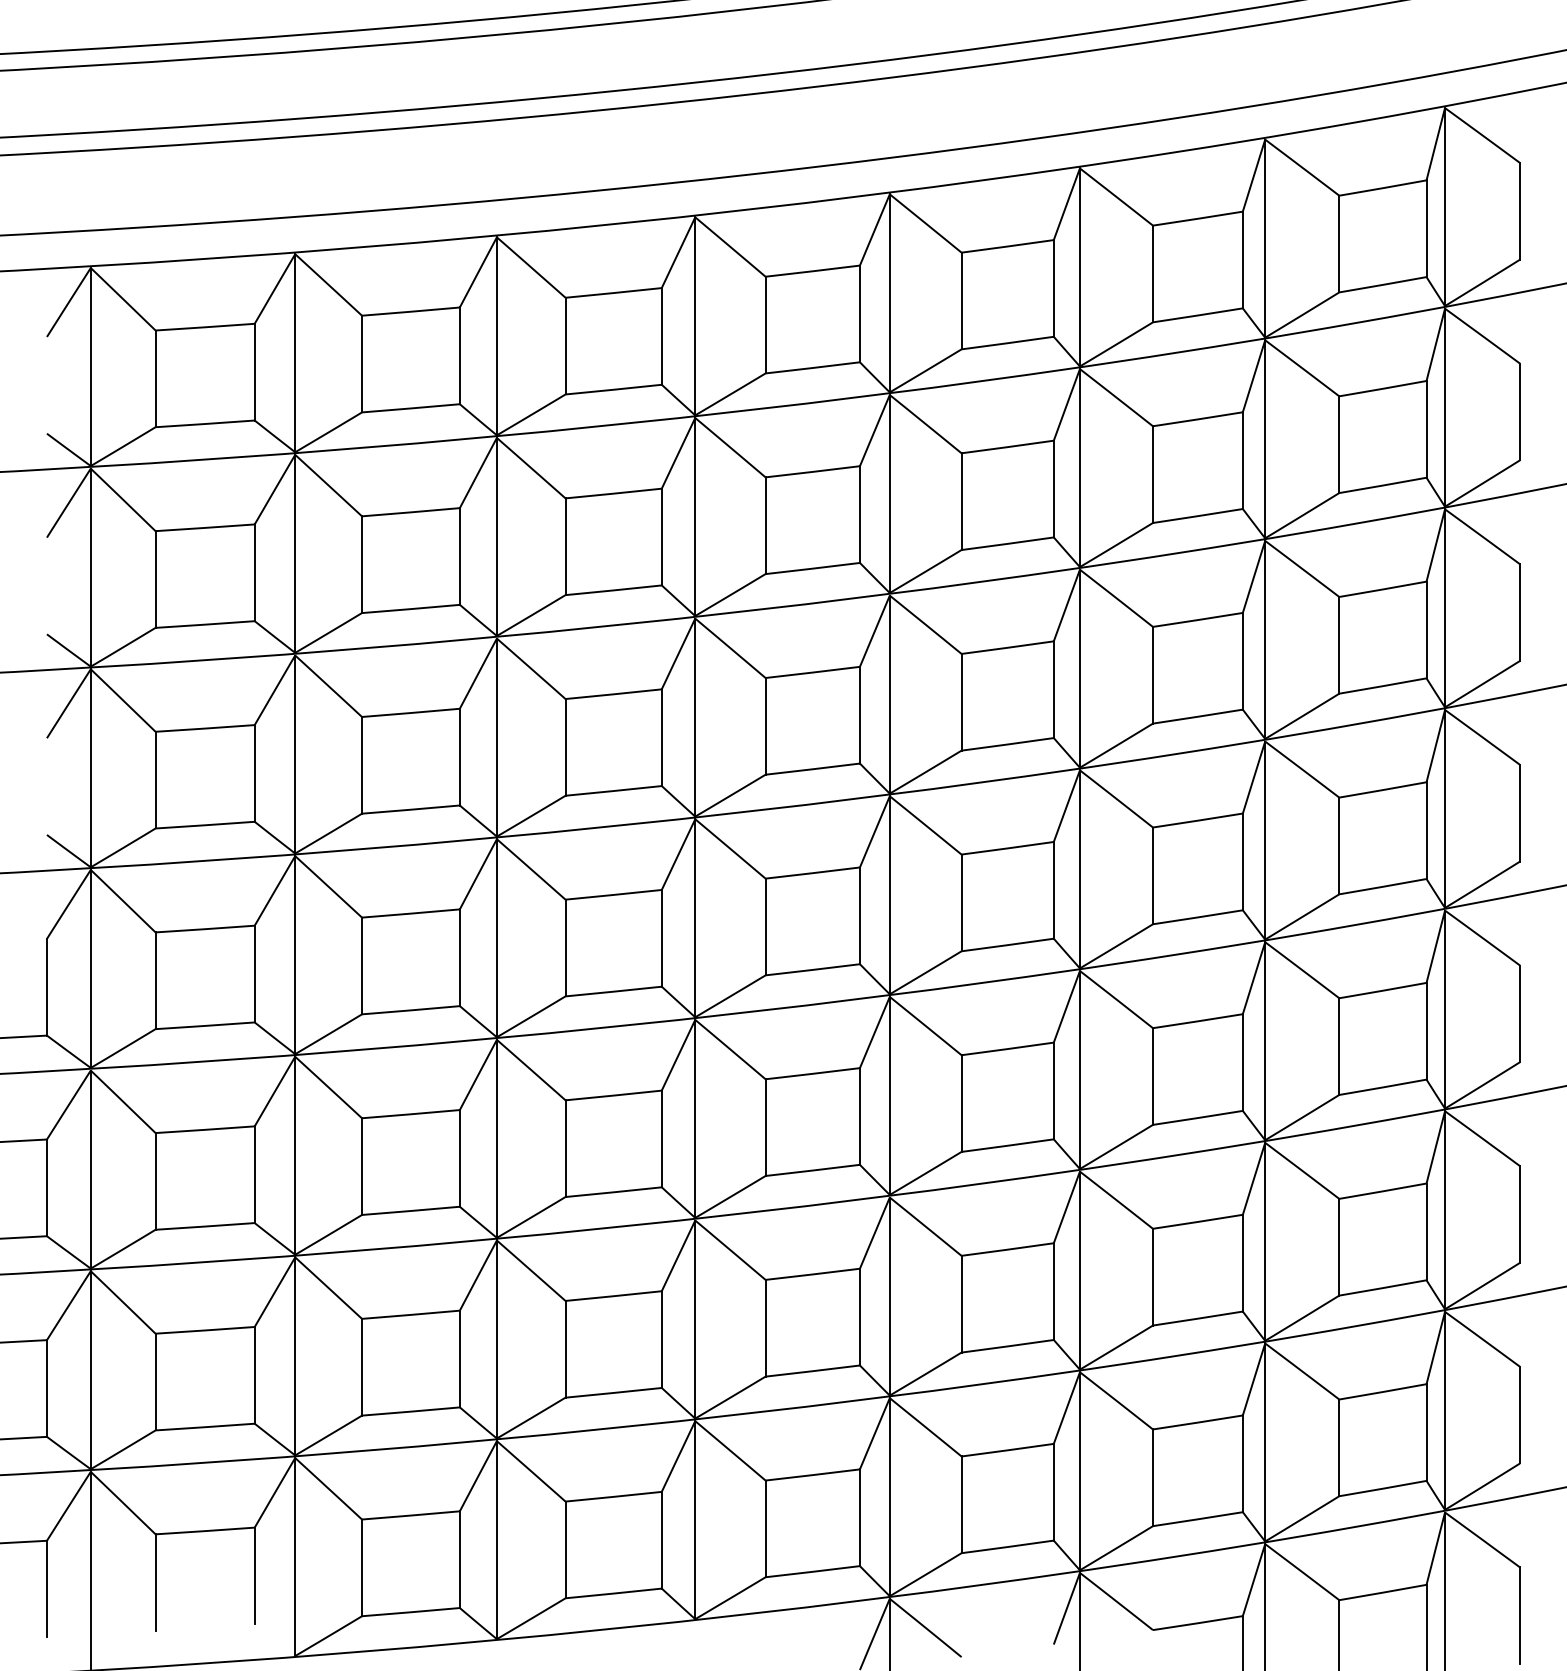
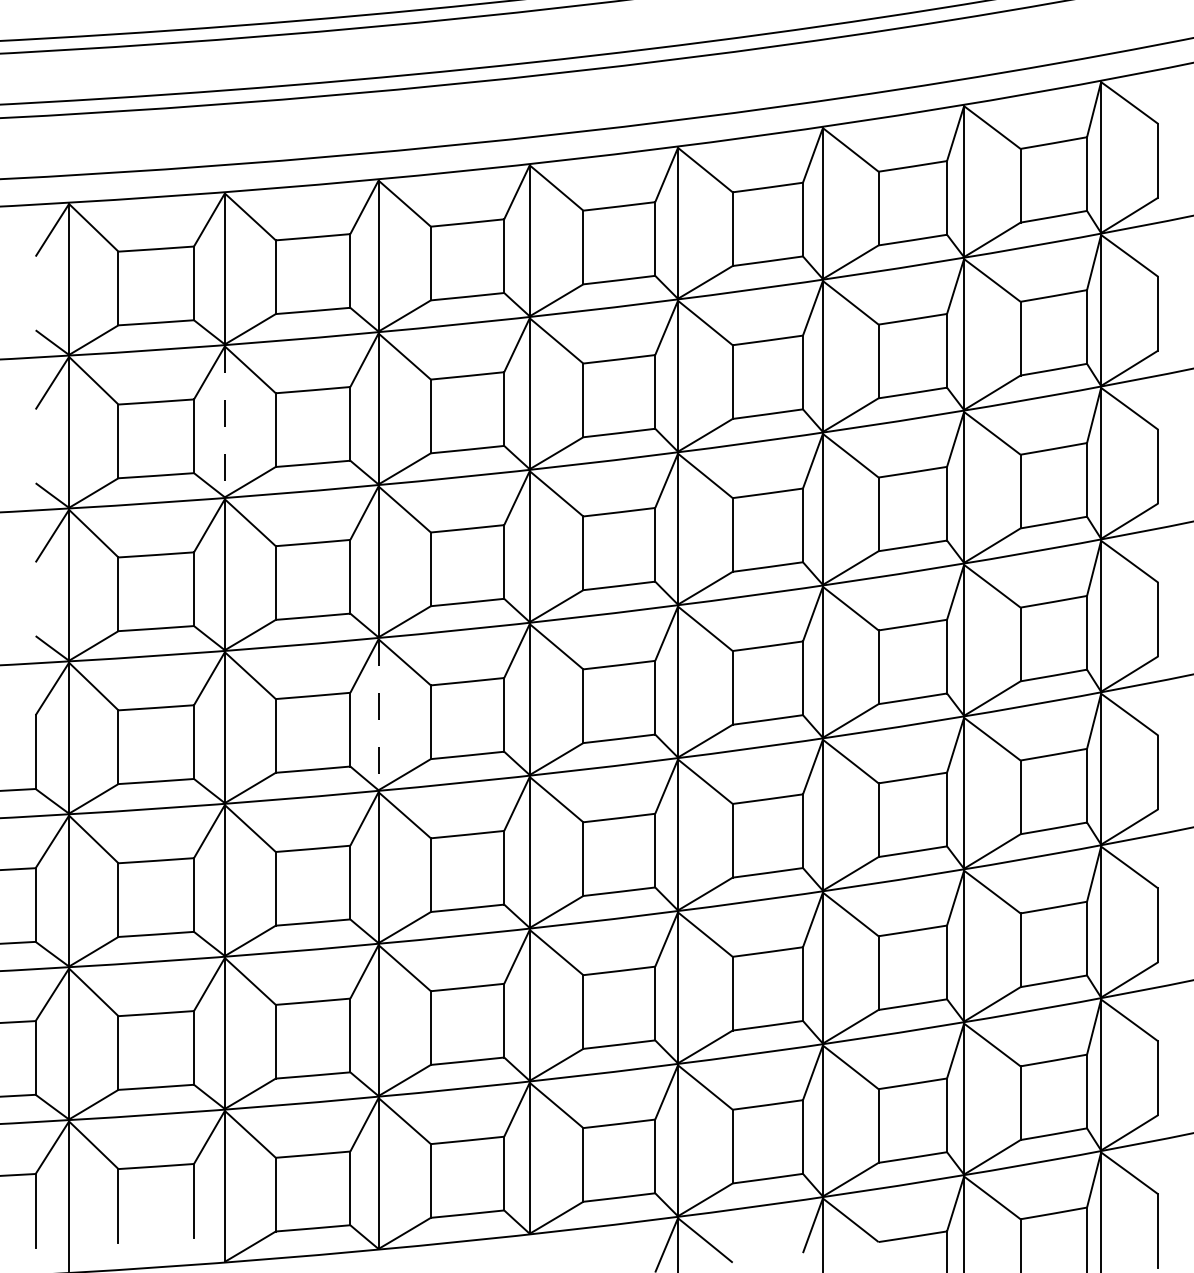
line: (295, 554) -> (225, 422), solid -> dashed
line: (496, 938) -> (378, 714), solid -> dashed

